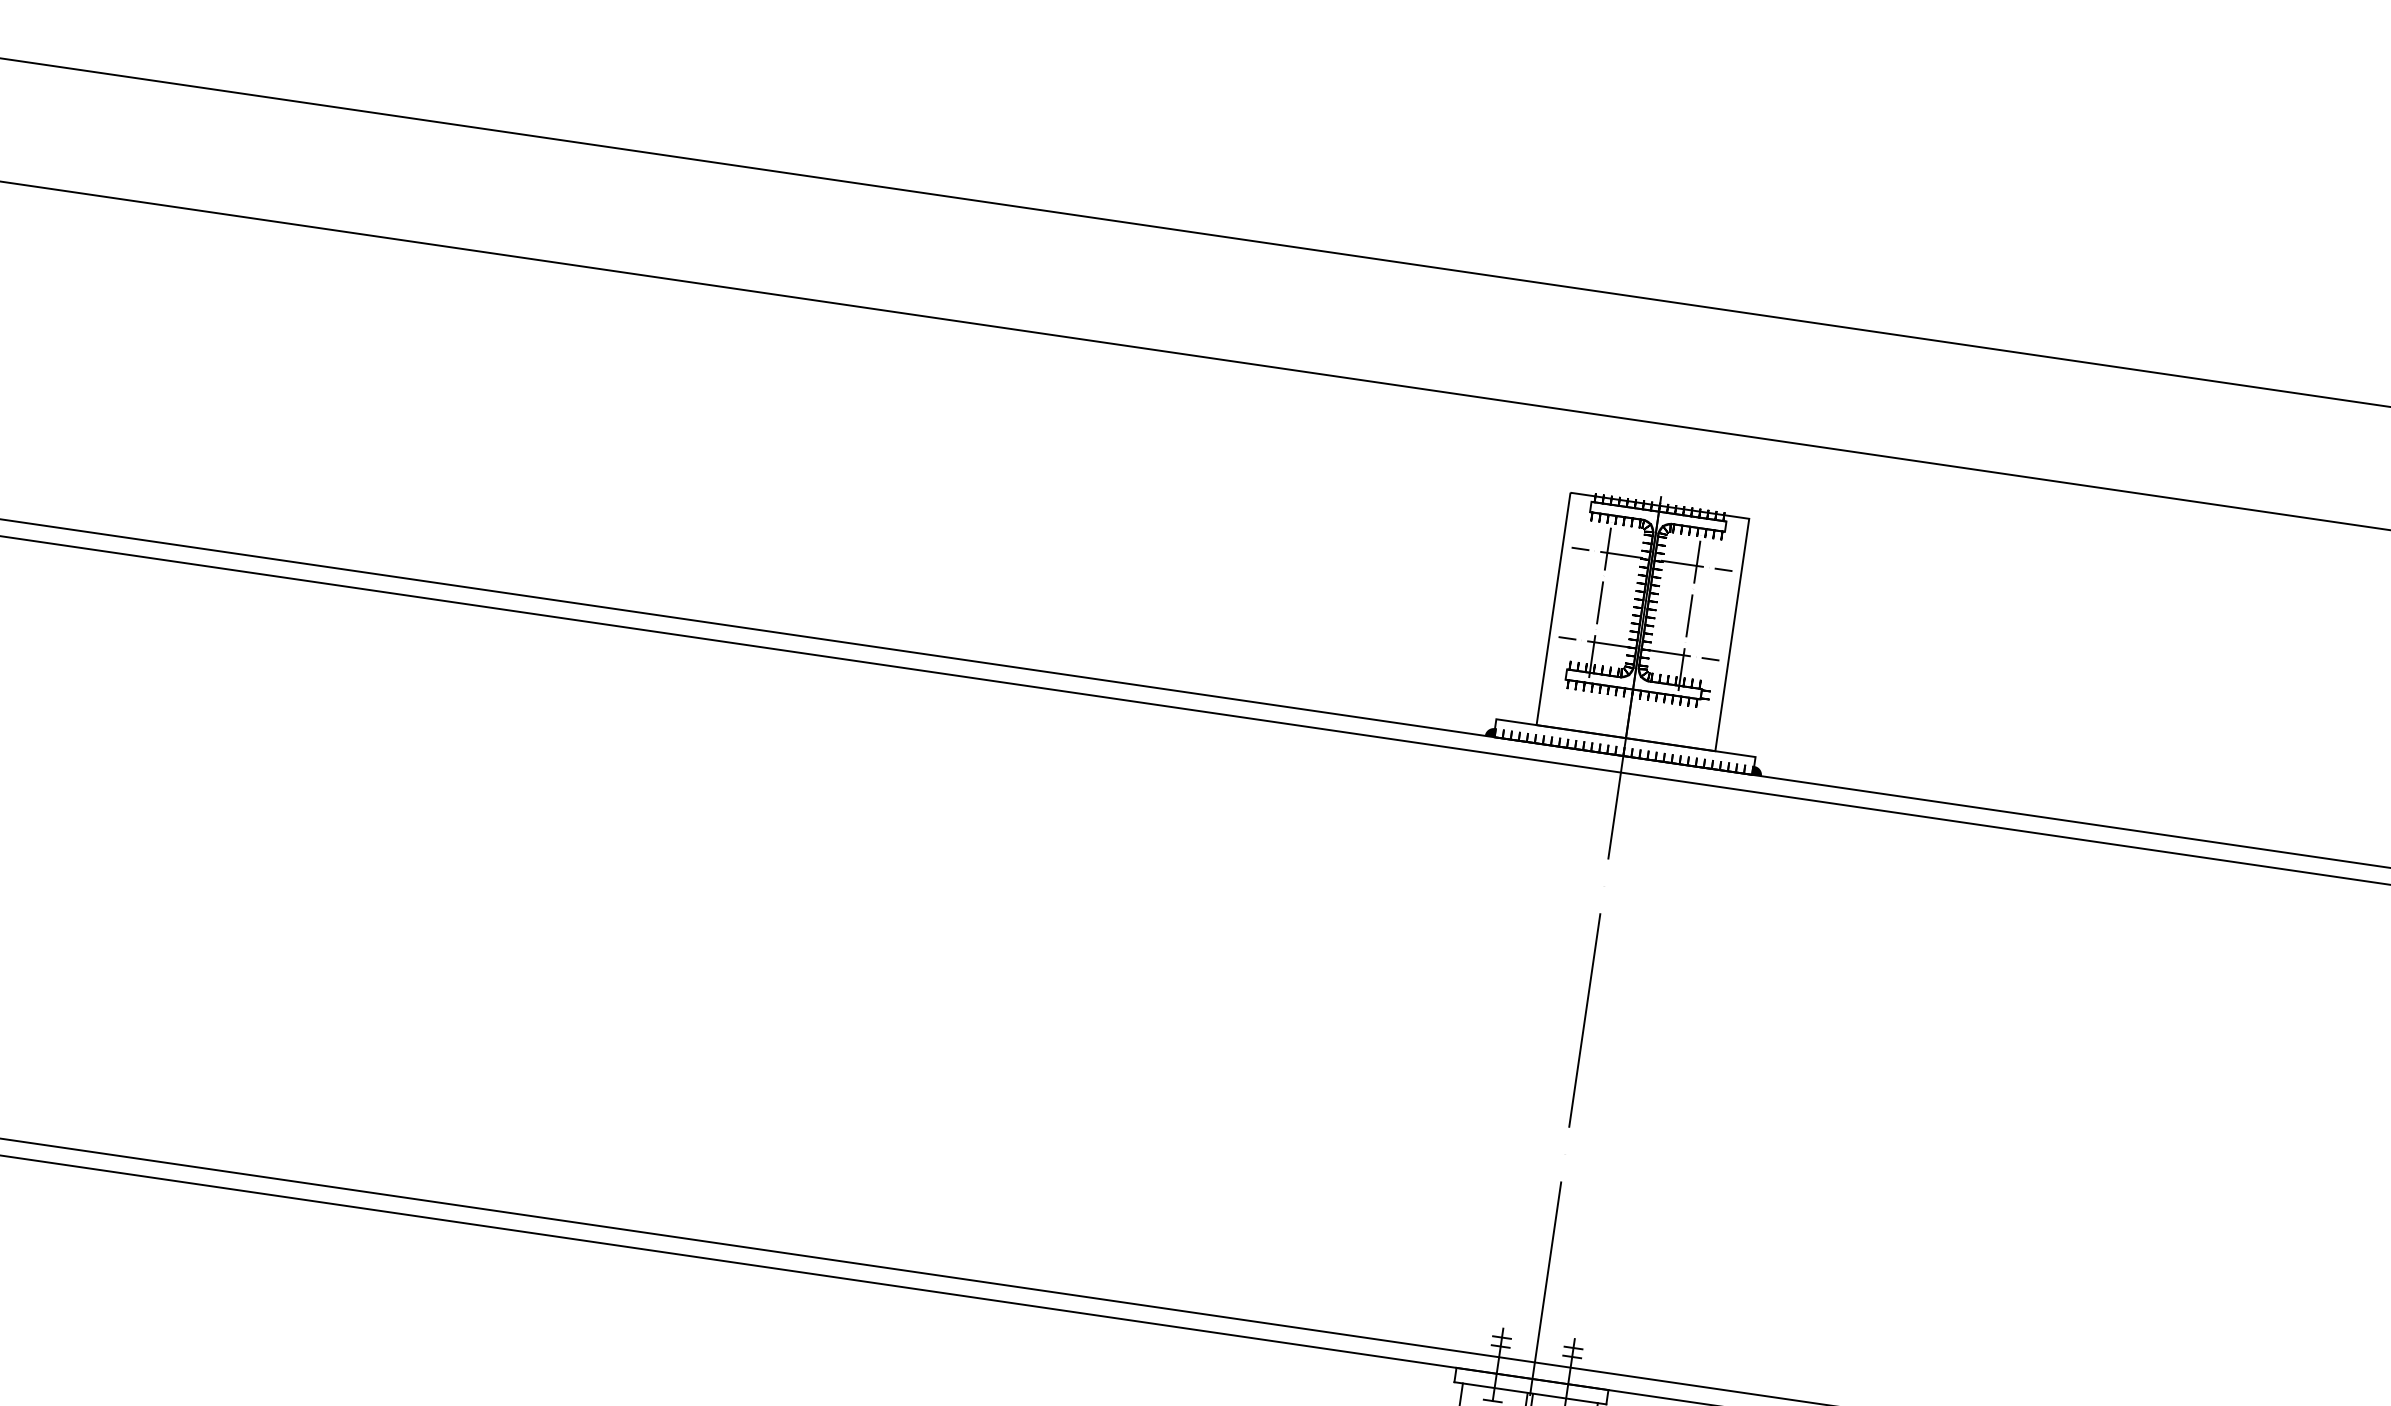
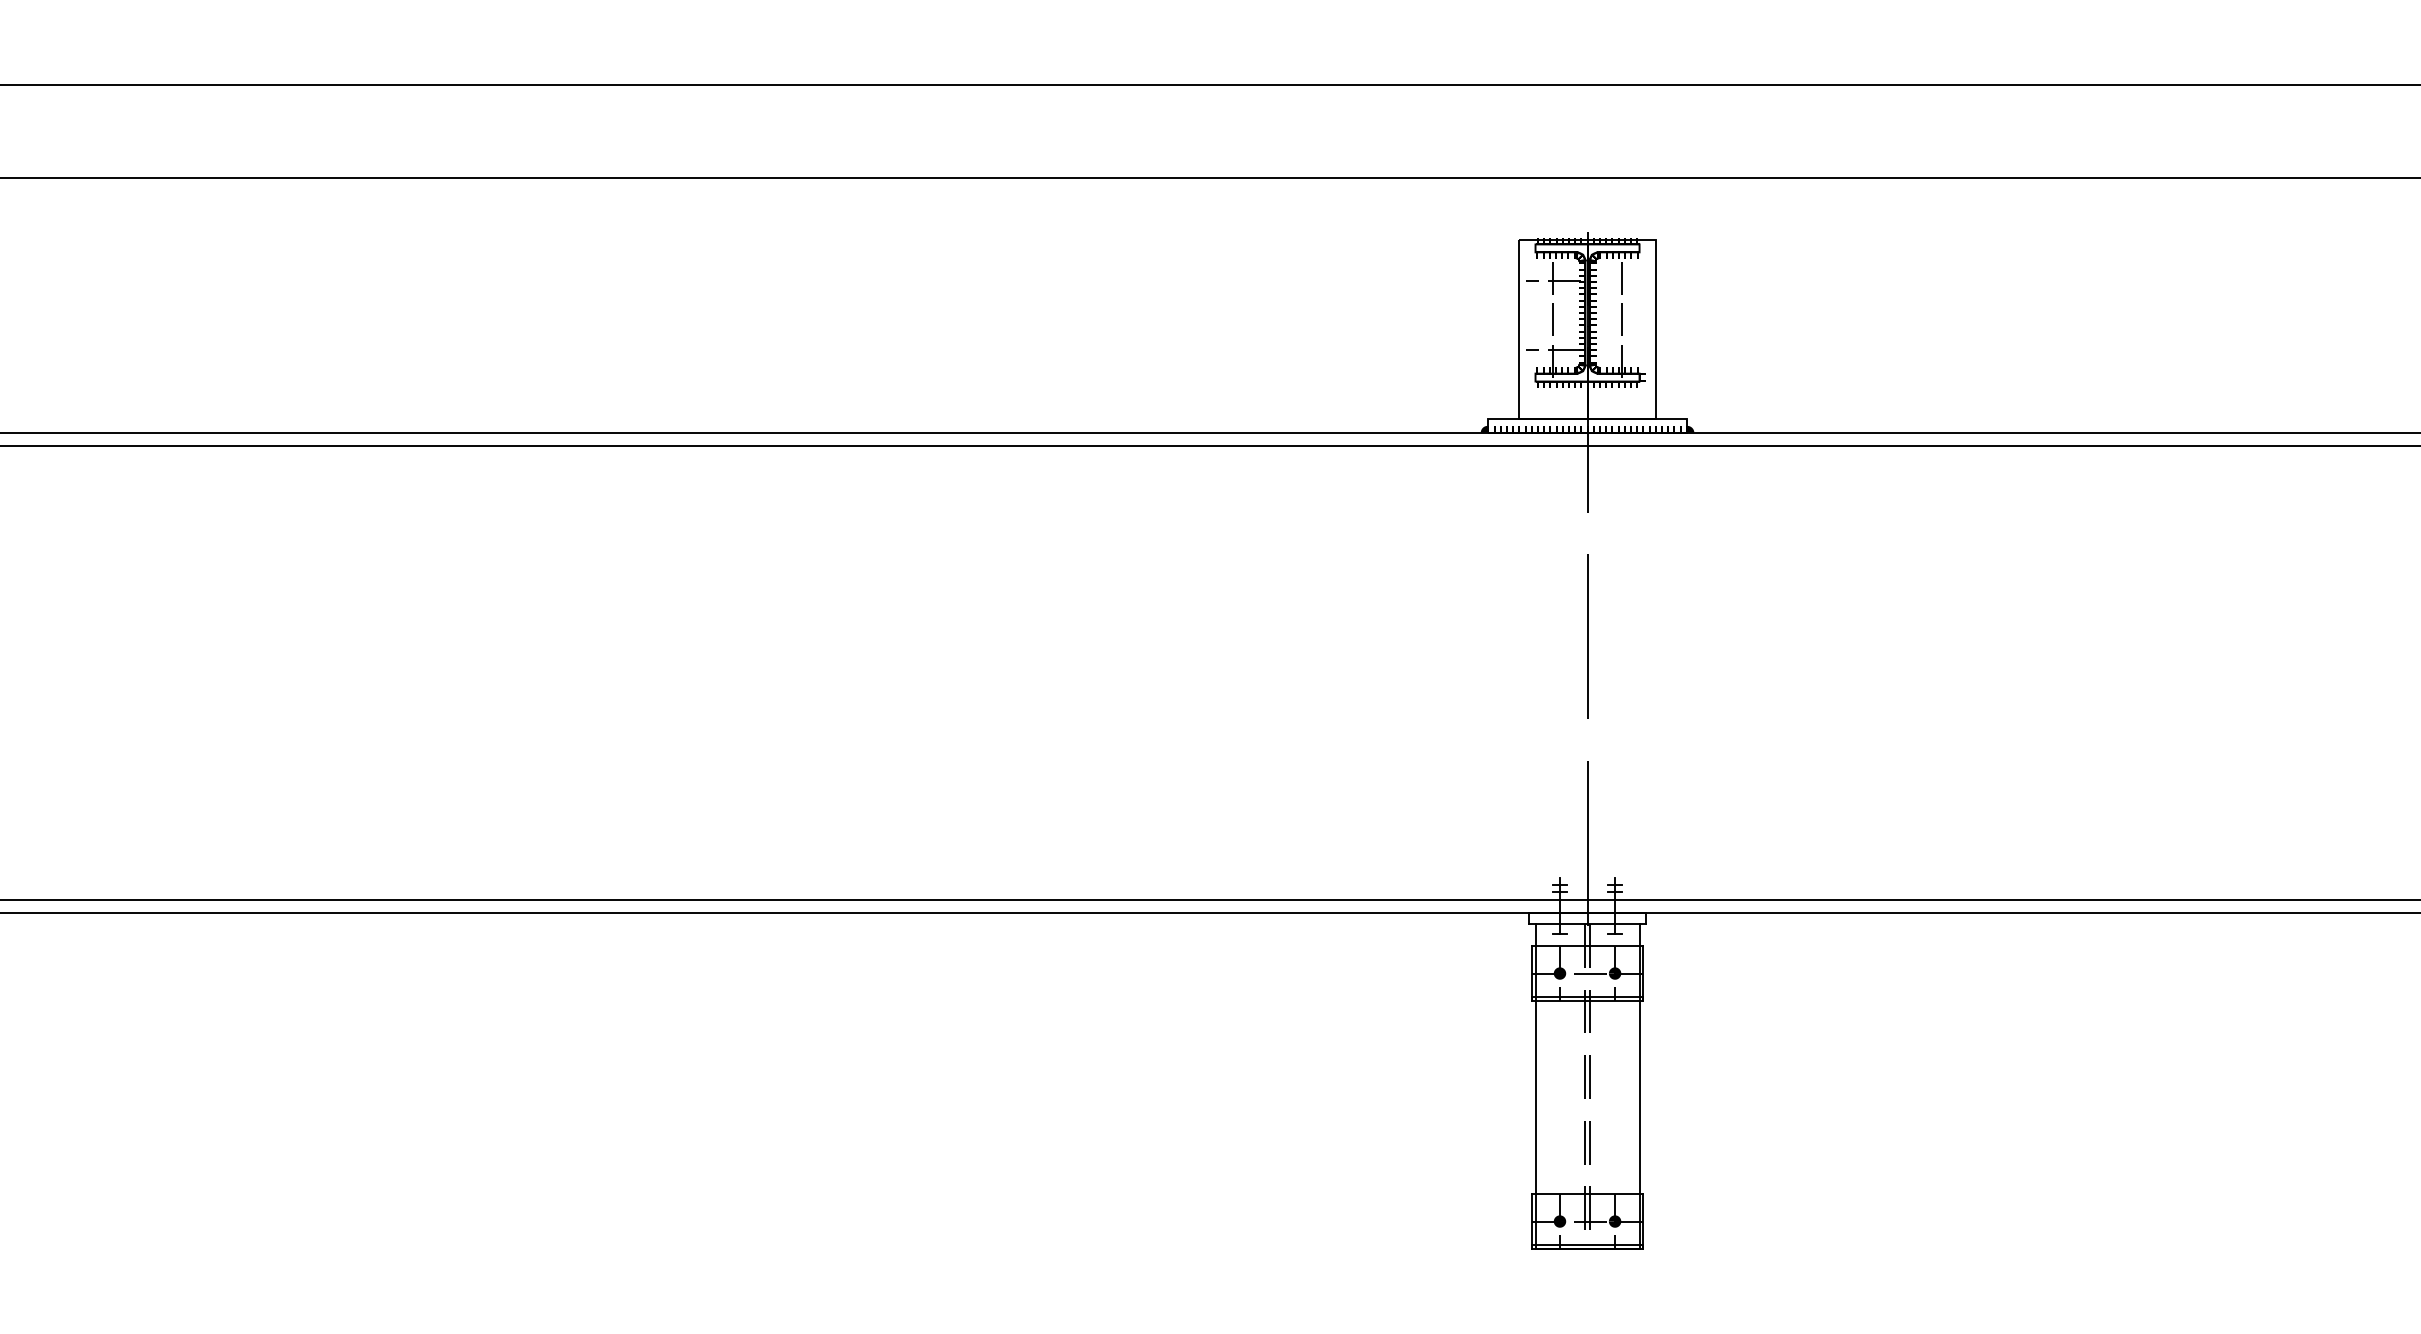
line: (1696, 566) -> (1621, 281), removed
line: (1682, 655) -> (1621, 350), removed

